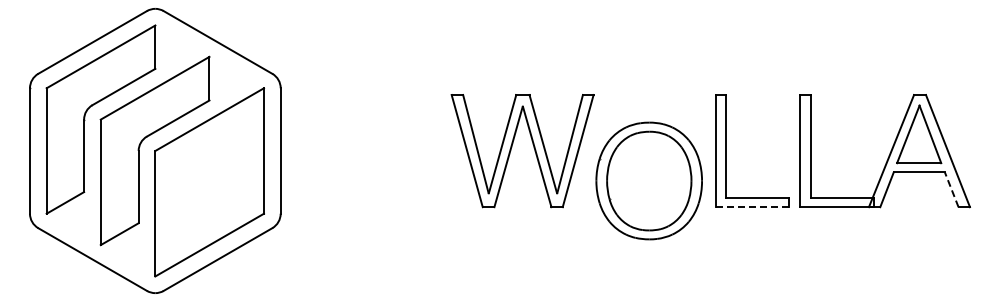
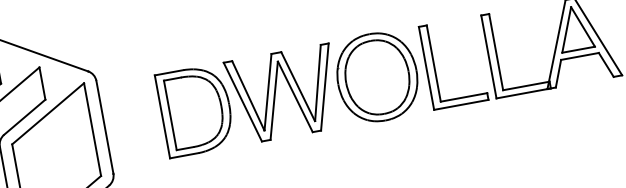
part: (403, 150) -> (195, 110), added
part: (648, 180) -> (376, 77), moved
line: (951, 189) -> (606, 64), dashed -> solid
line: (752, 207) -> (461, 105), dashed -> solid

